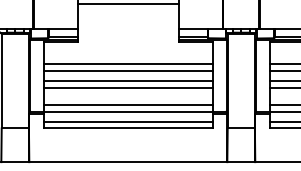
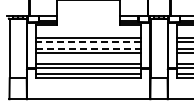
line: (128, 71) -> (88, 42), solid -> dashed
line: (128, 80) -> (88, 48), solid -> dashed

